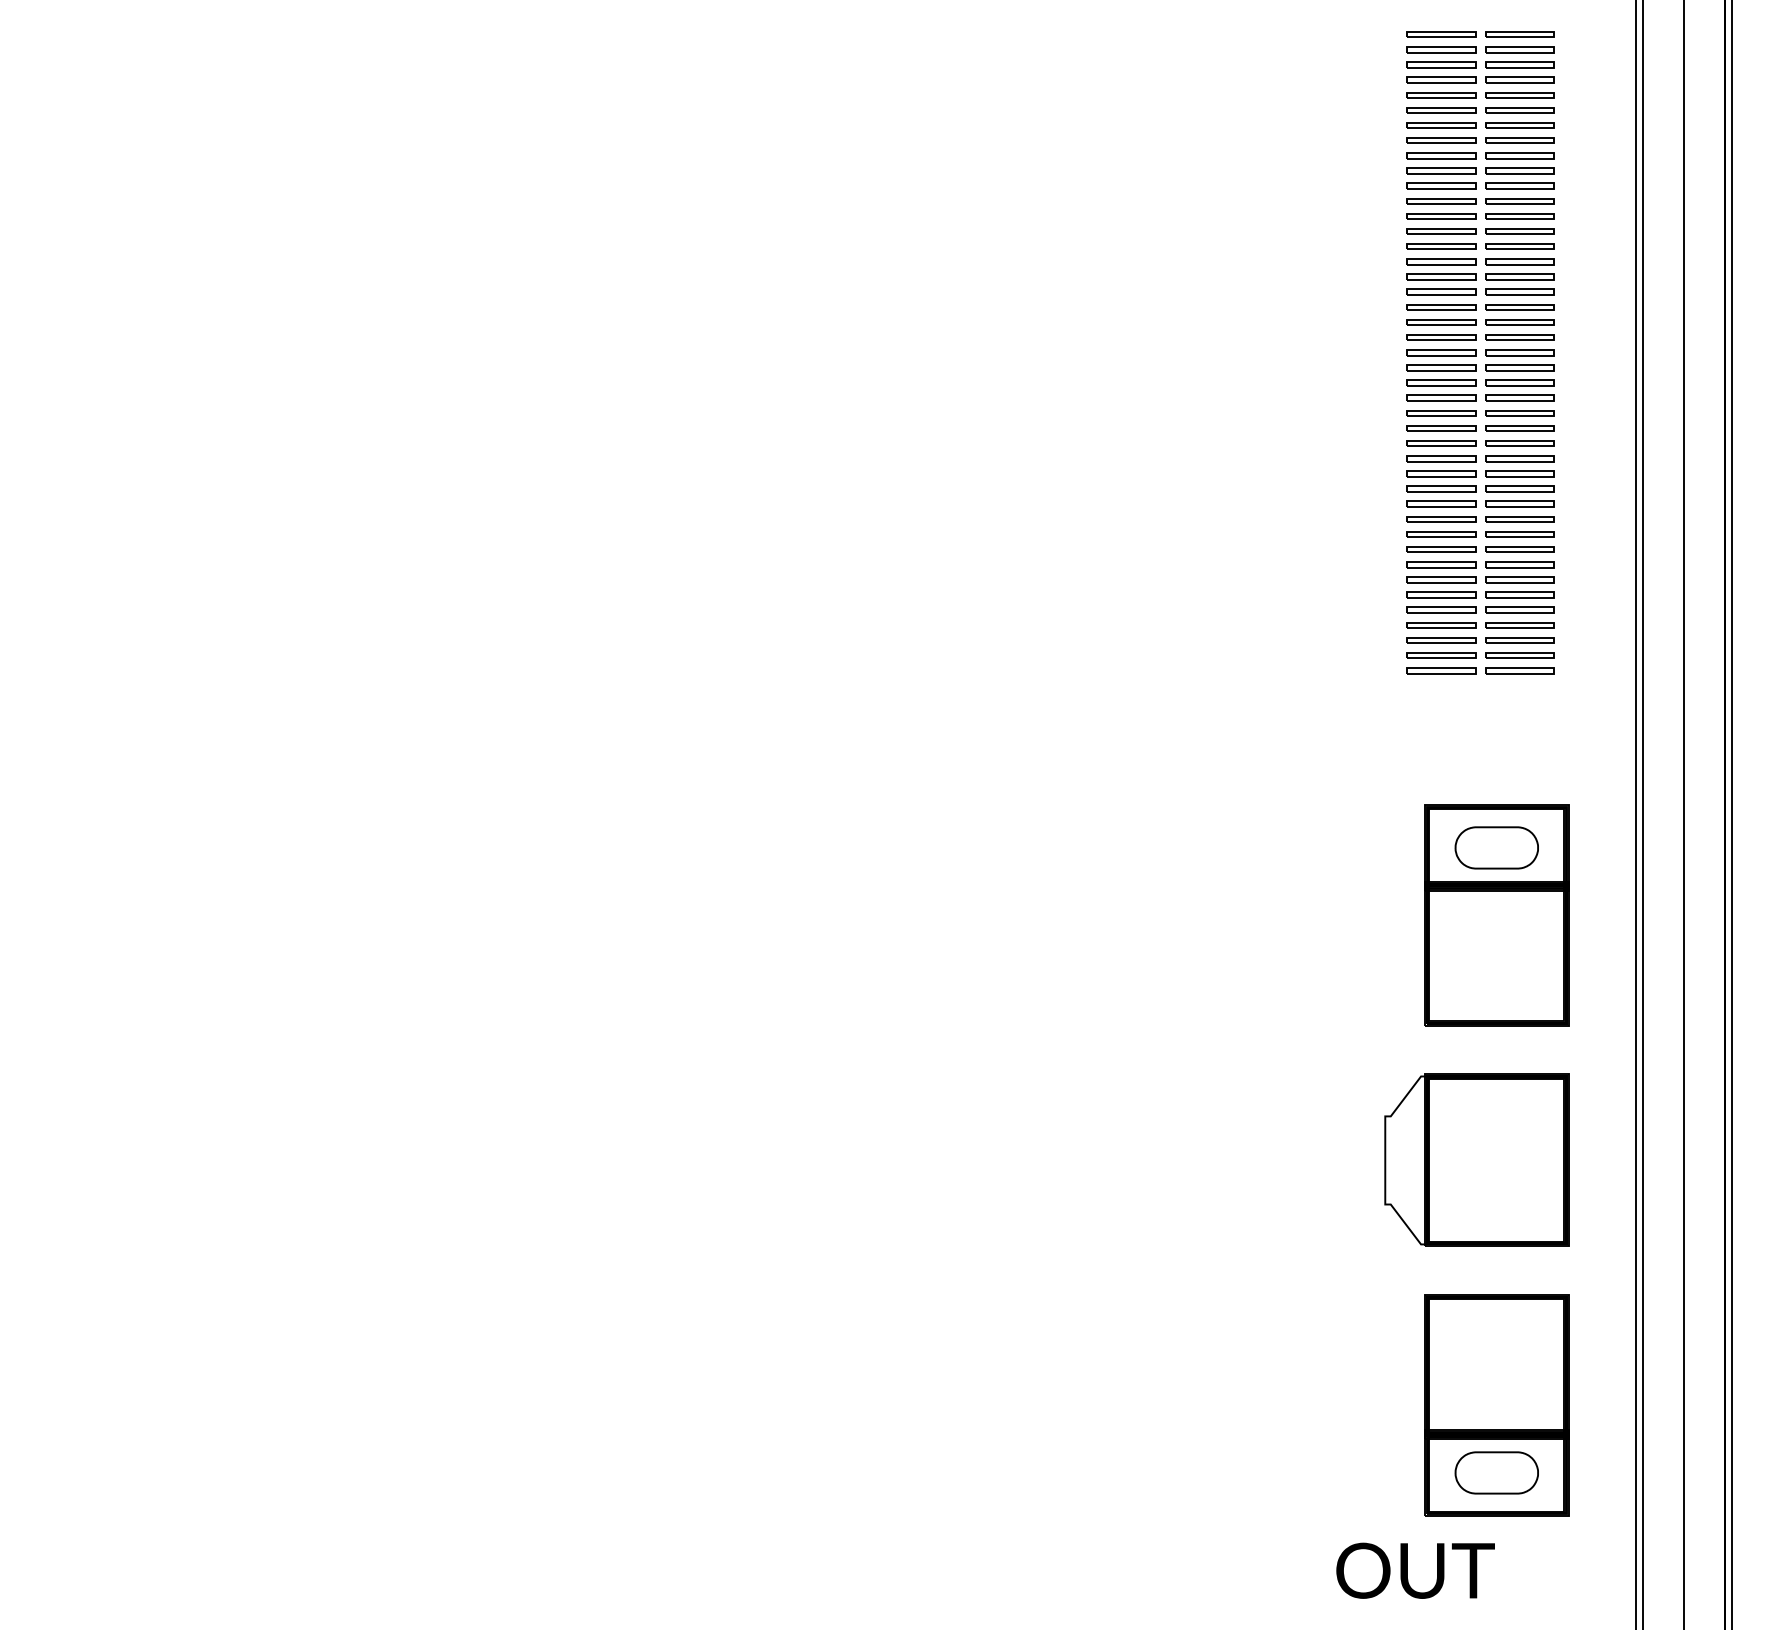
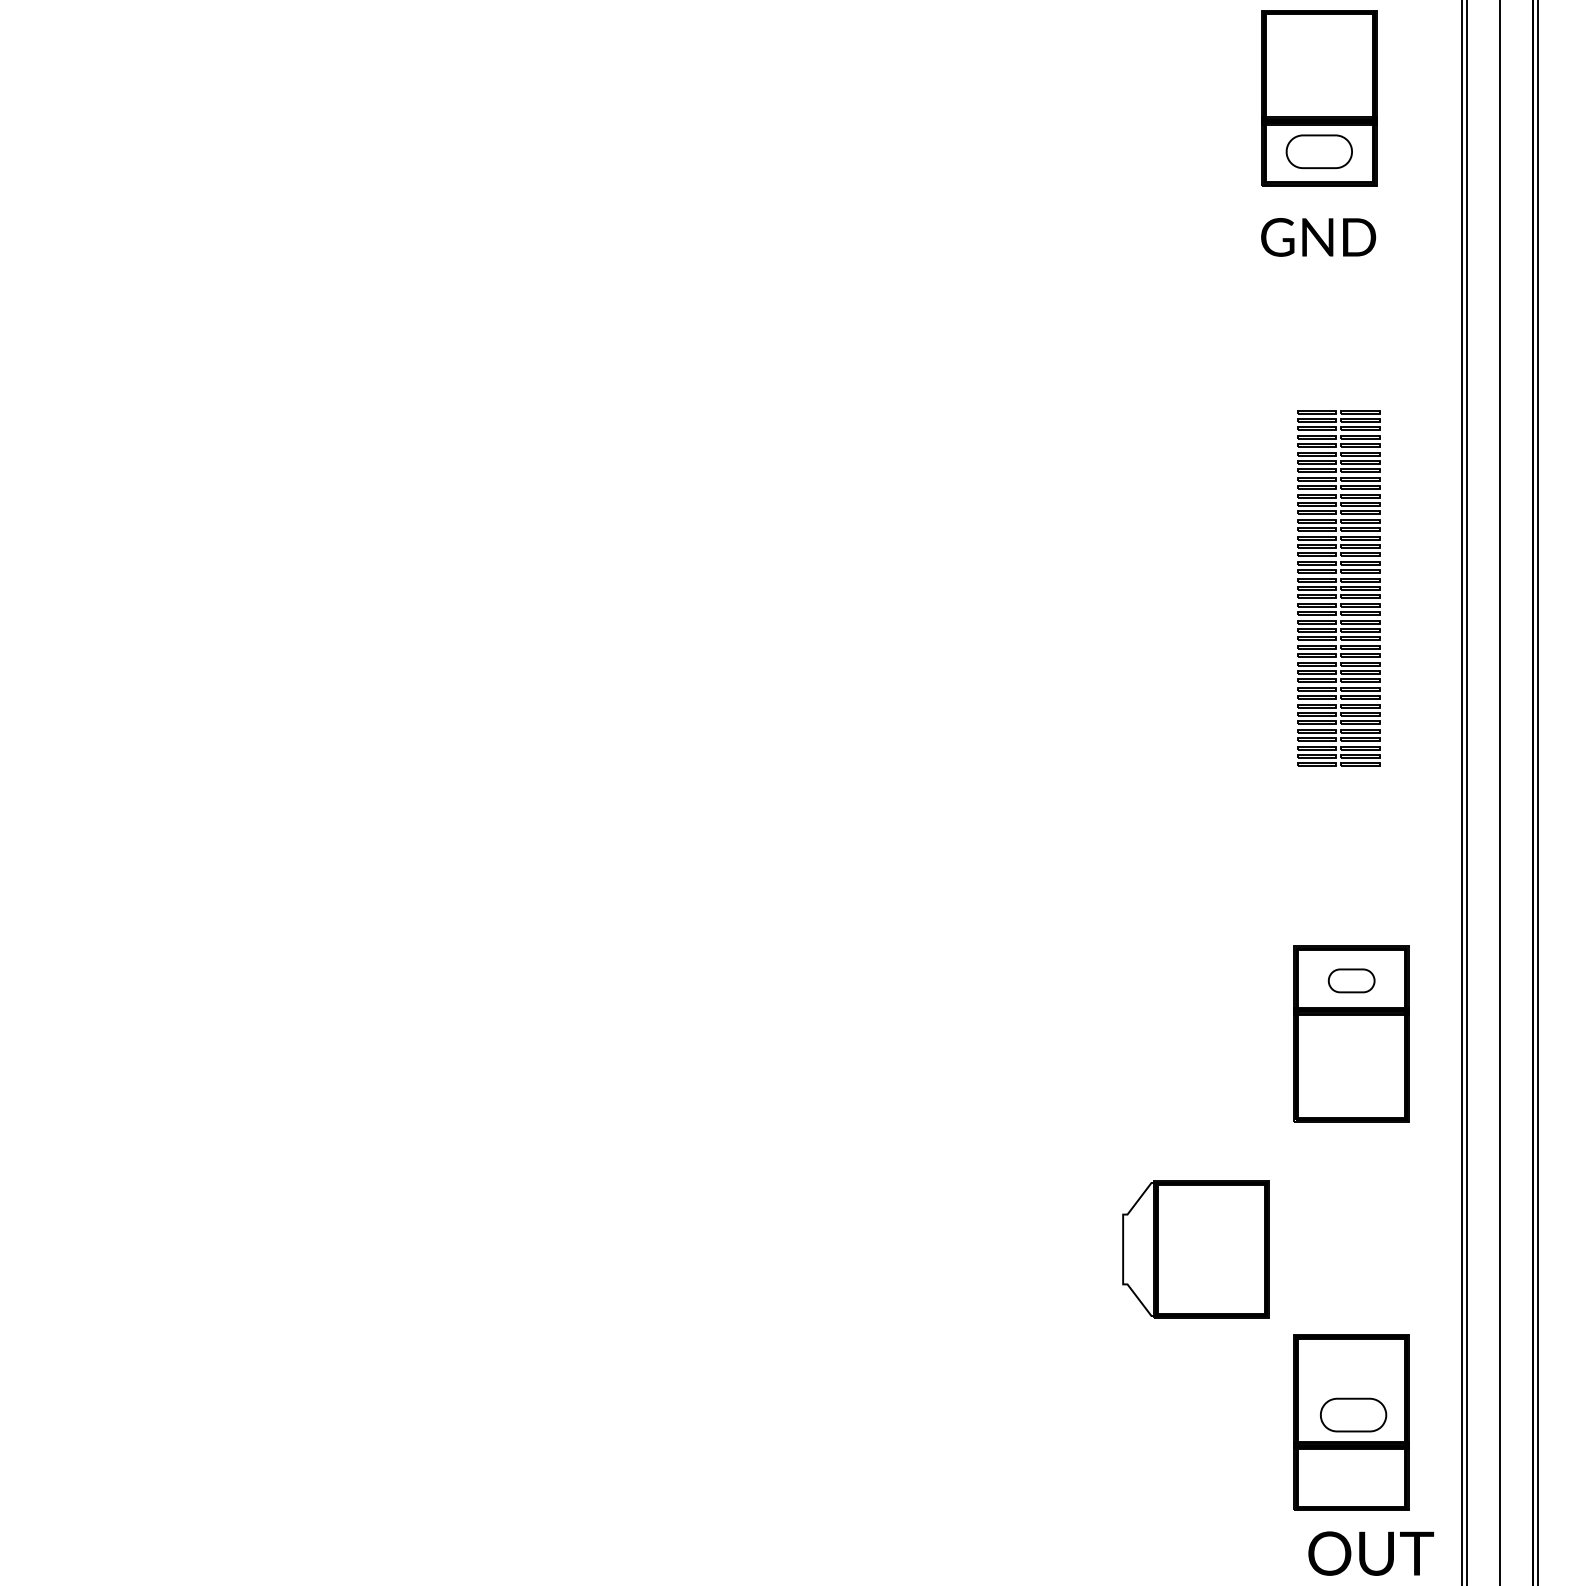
part: (1480, 352) -> (1338, 588), size x0.7
part: (1496, 847) -> (1351, 980), size x0.7
part: (1476, 1160) -> (1195, 1249), moved
part: (1496, 1472) -> (1353, 1414), moved
text: (1414, 1570) -> (1370, 1553), moved

